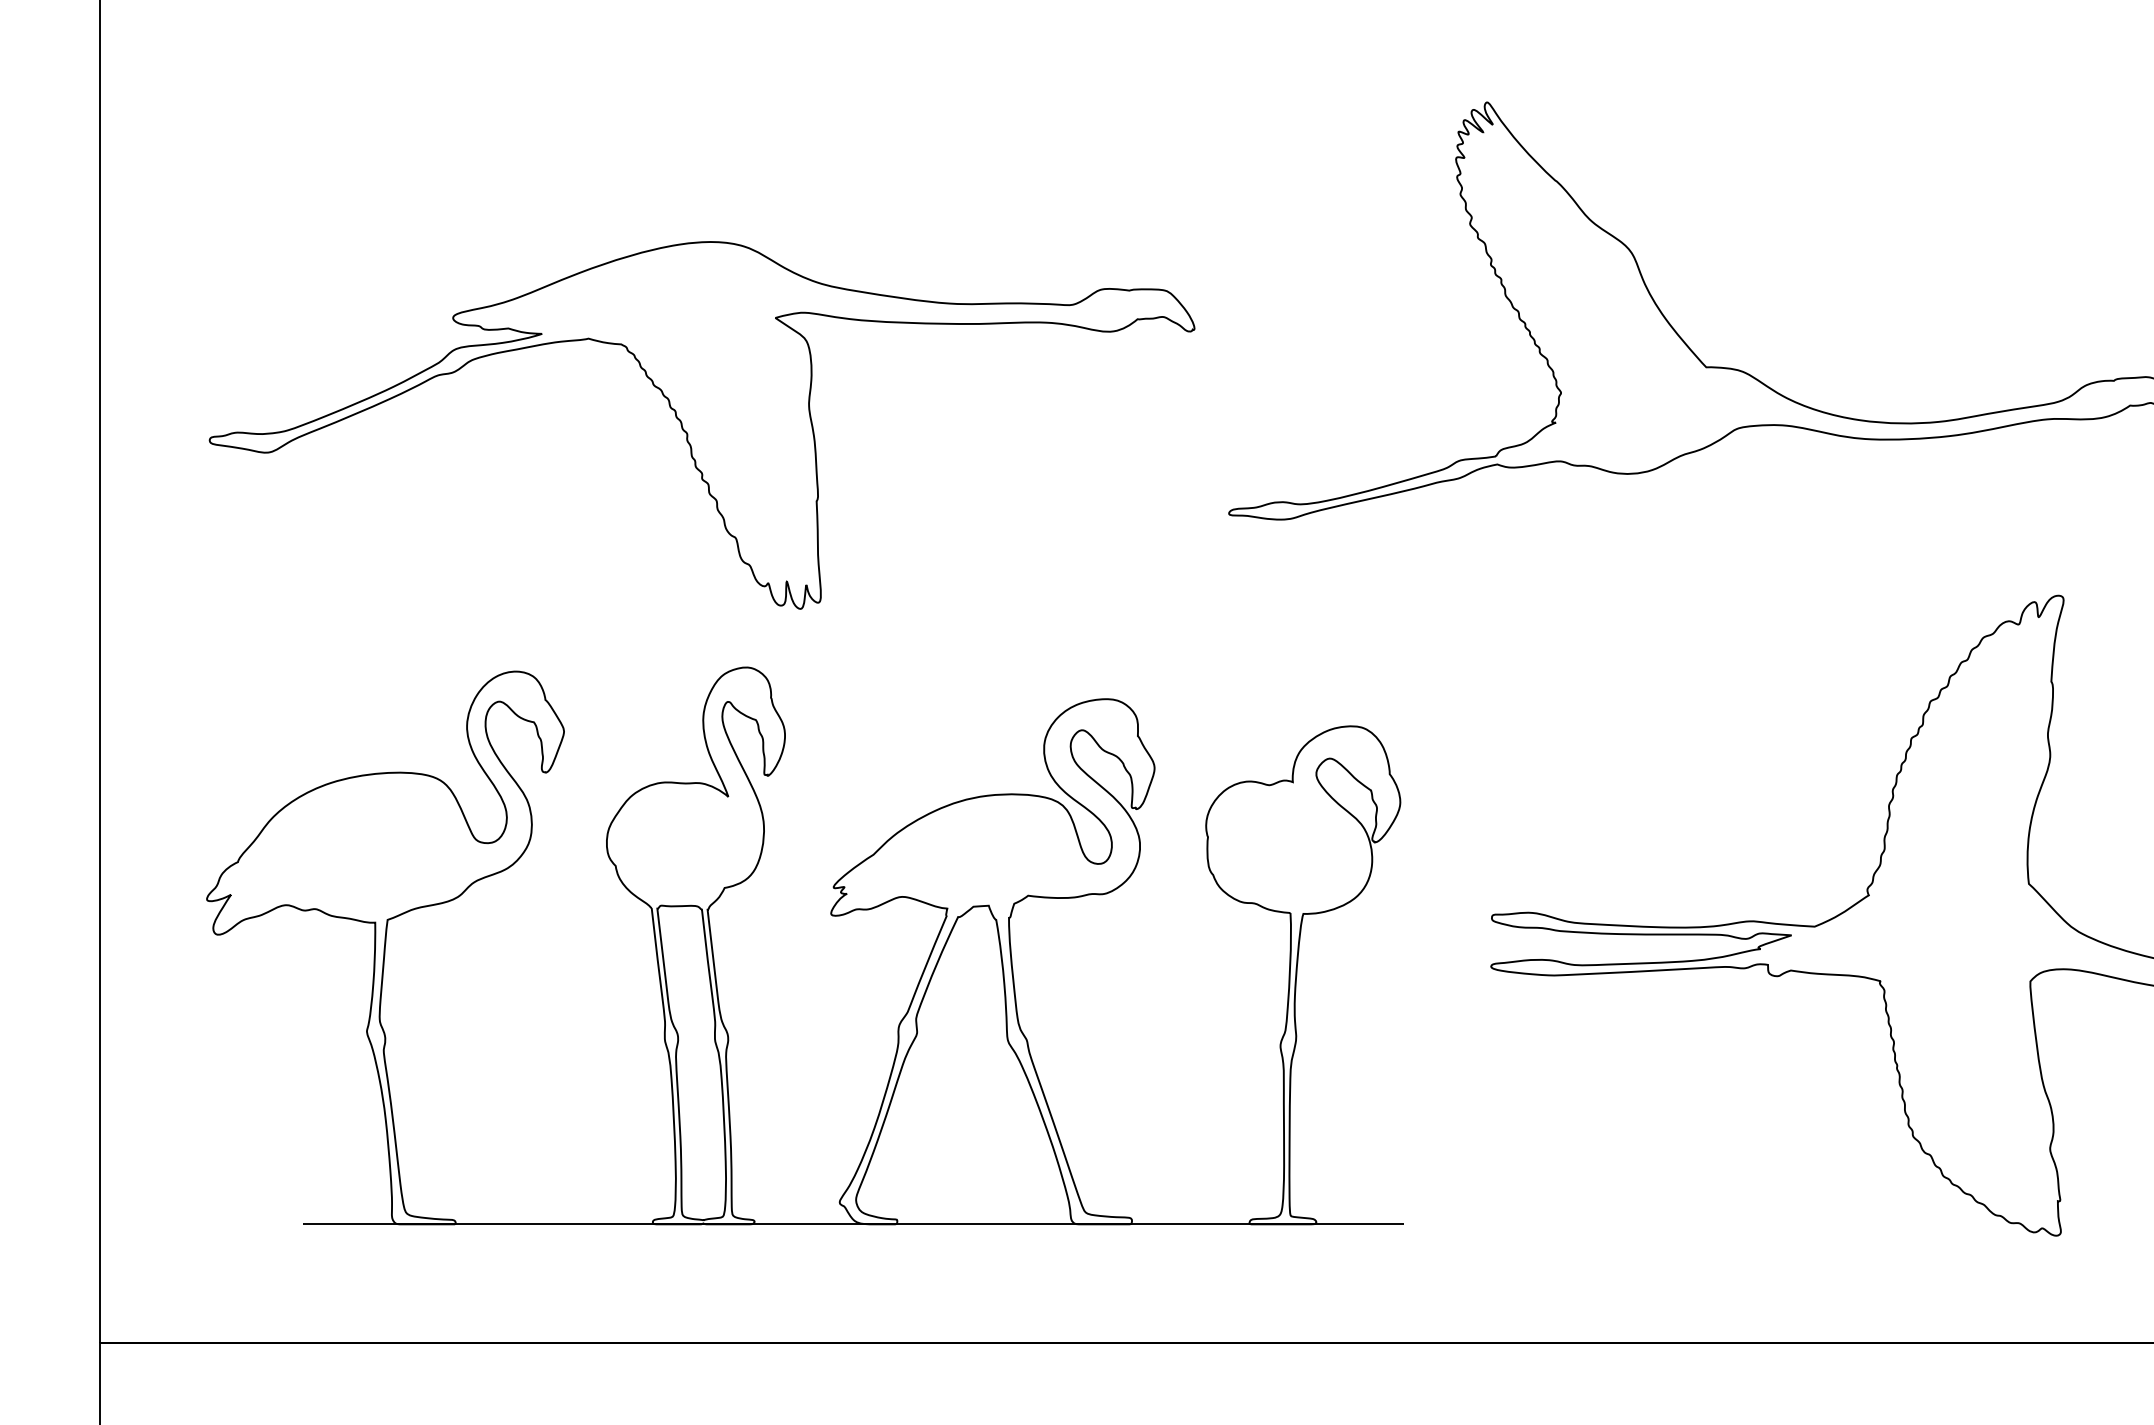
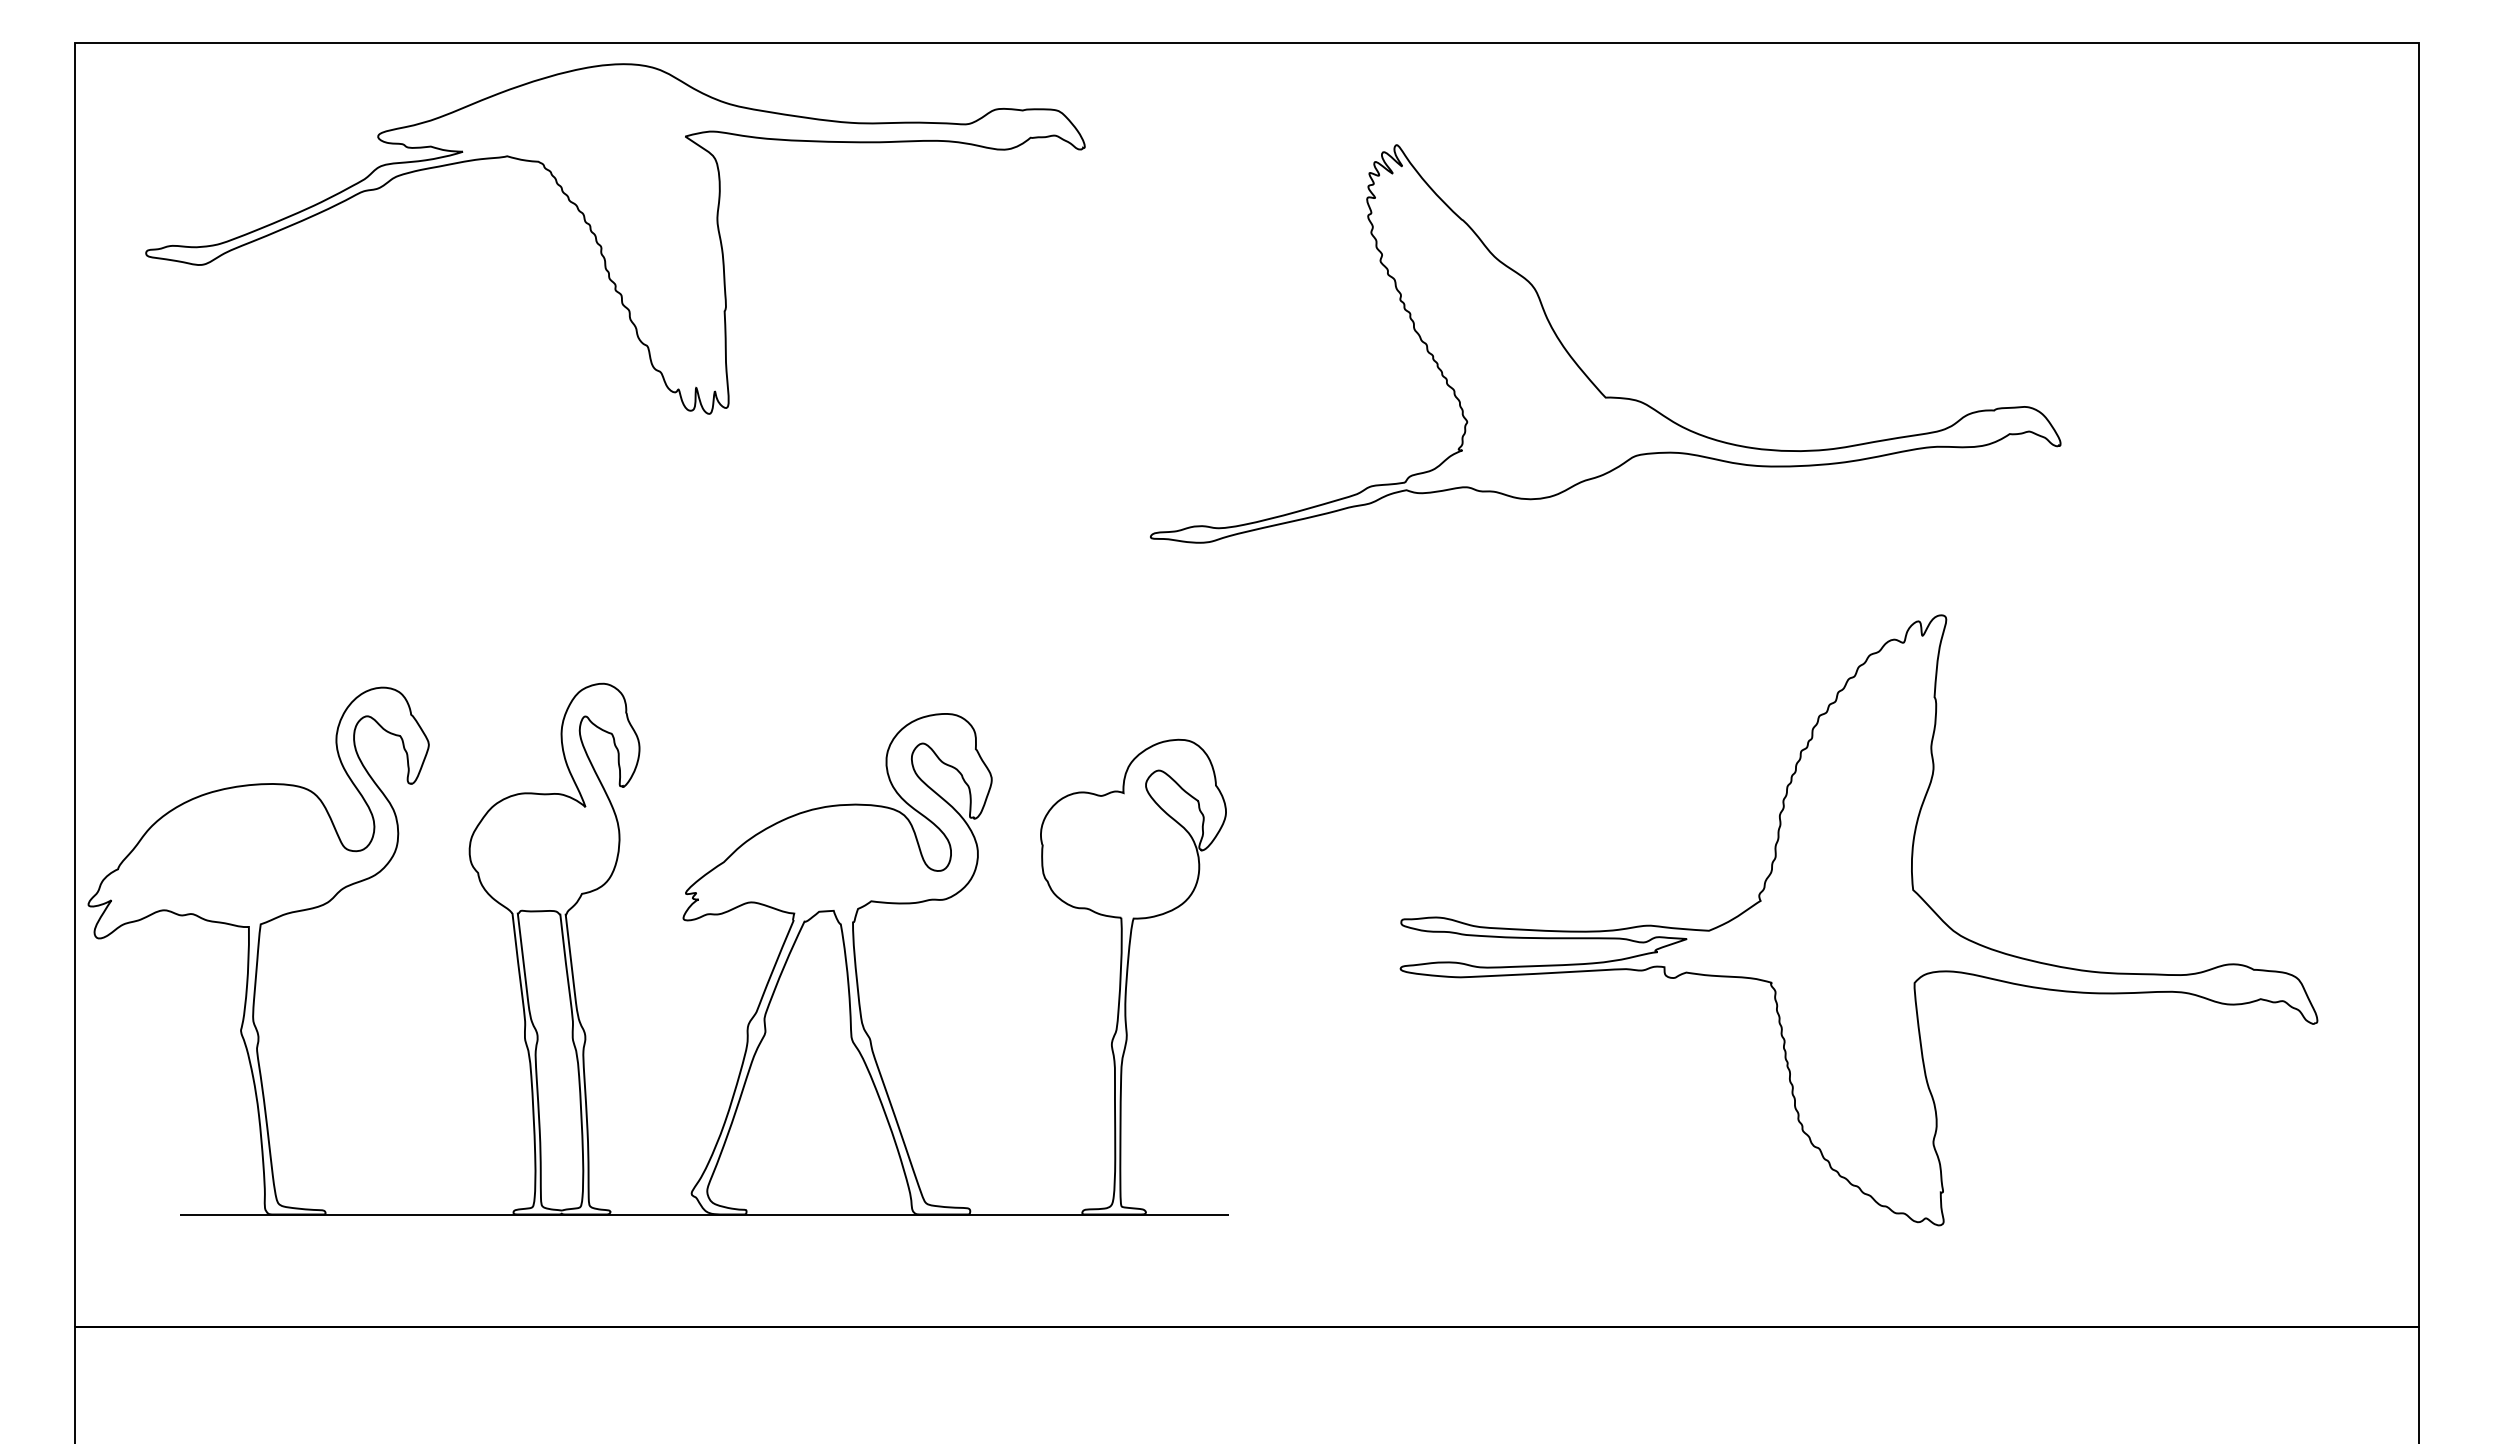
part: (702, 424) -> (615, 238), moved
part: (831, 915) -> (683, 920), moved

